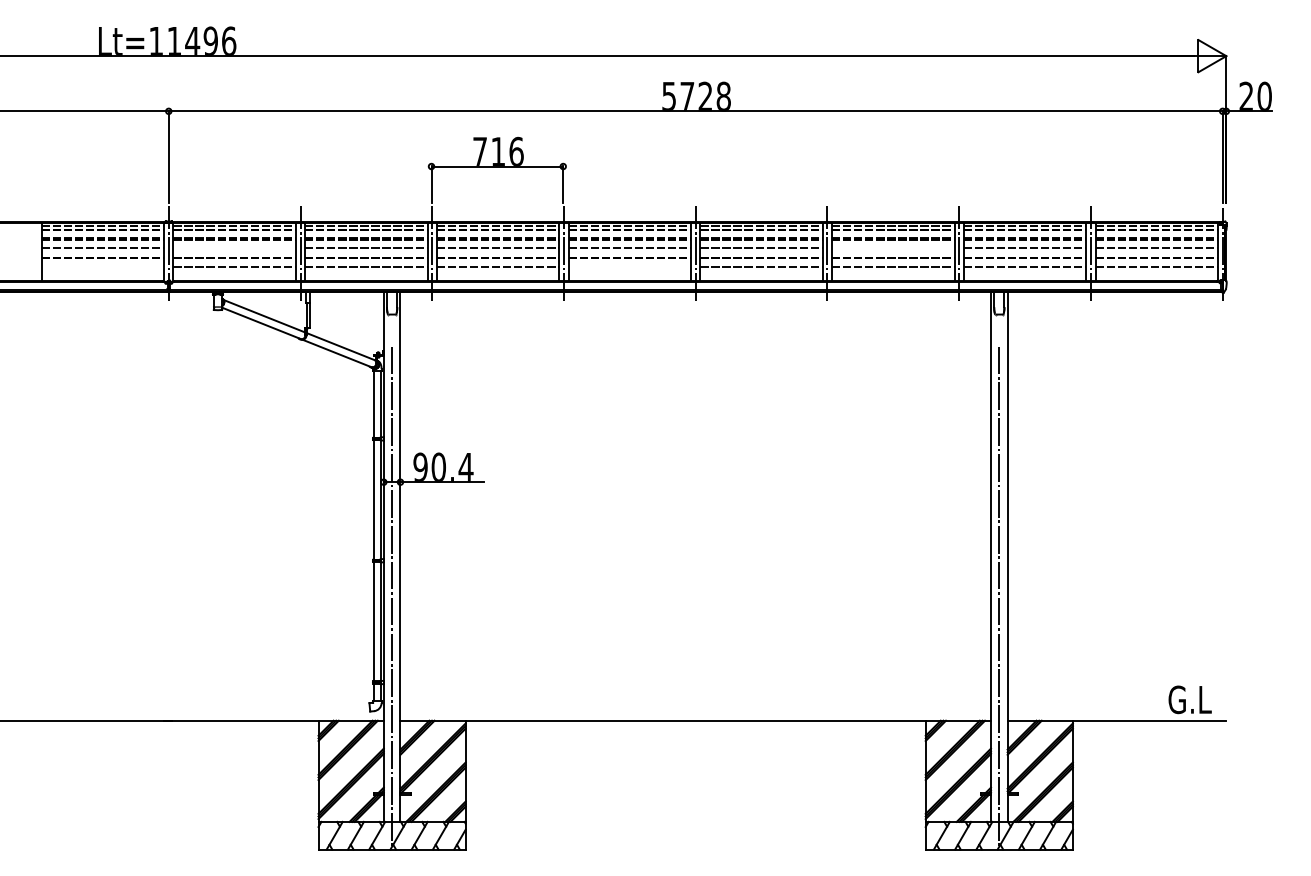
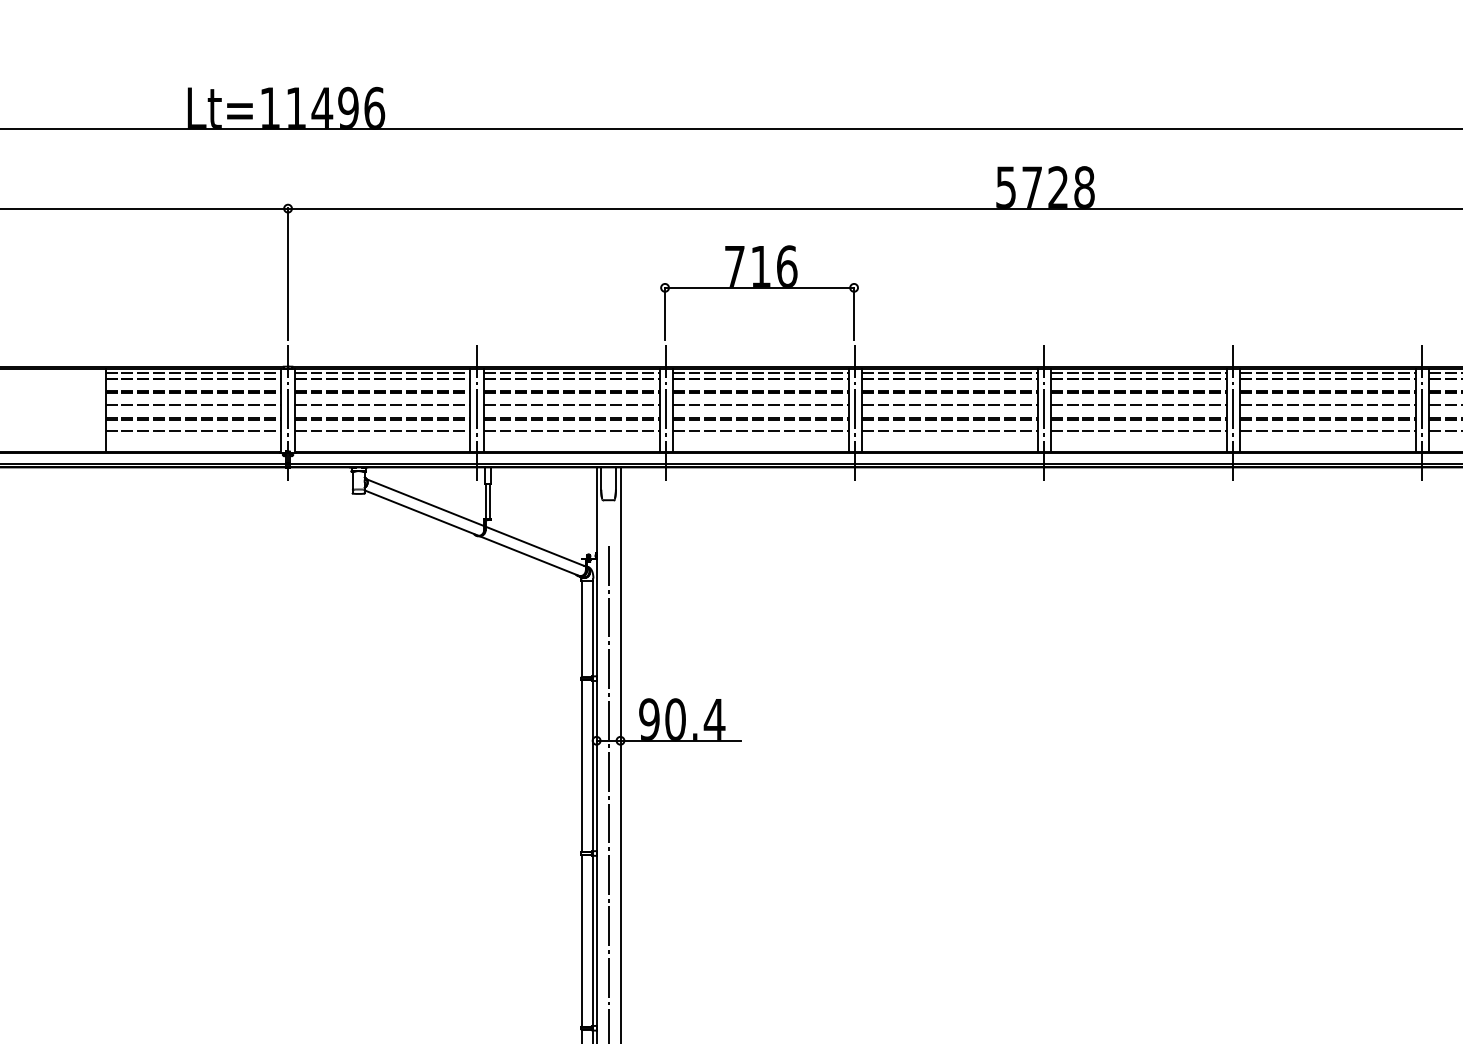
line: (234, 247) -> (382, 404), added
line: (893, 247) -> (1327, 404), added
line: (102, 266) -> (192, 431), added
line: (629, 266) -> (949, 431), added

